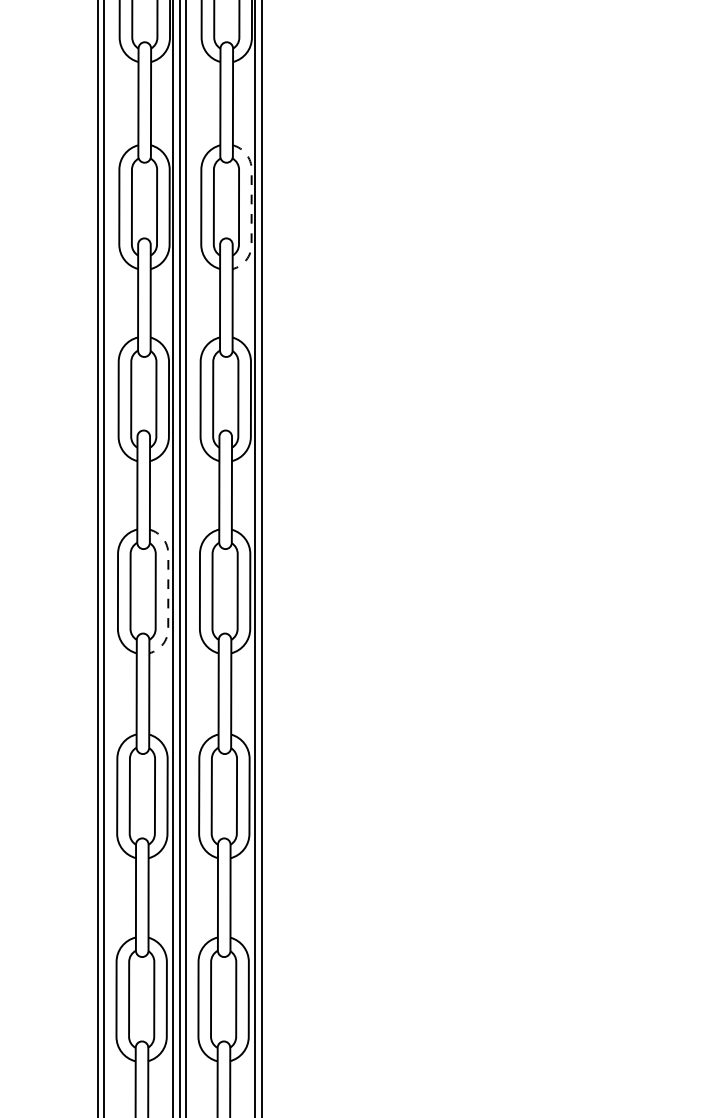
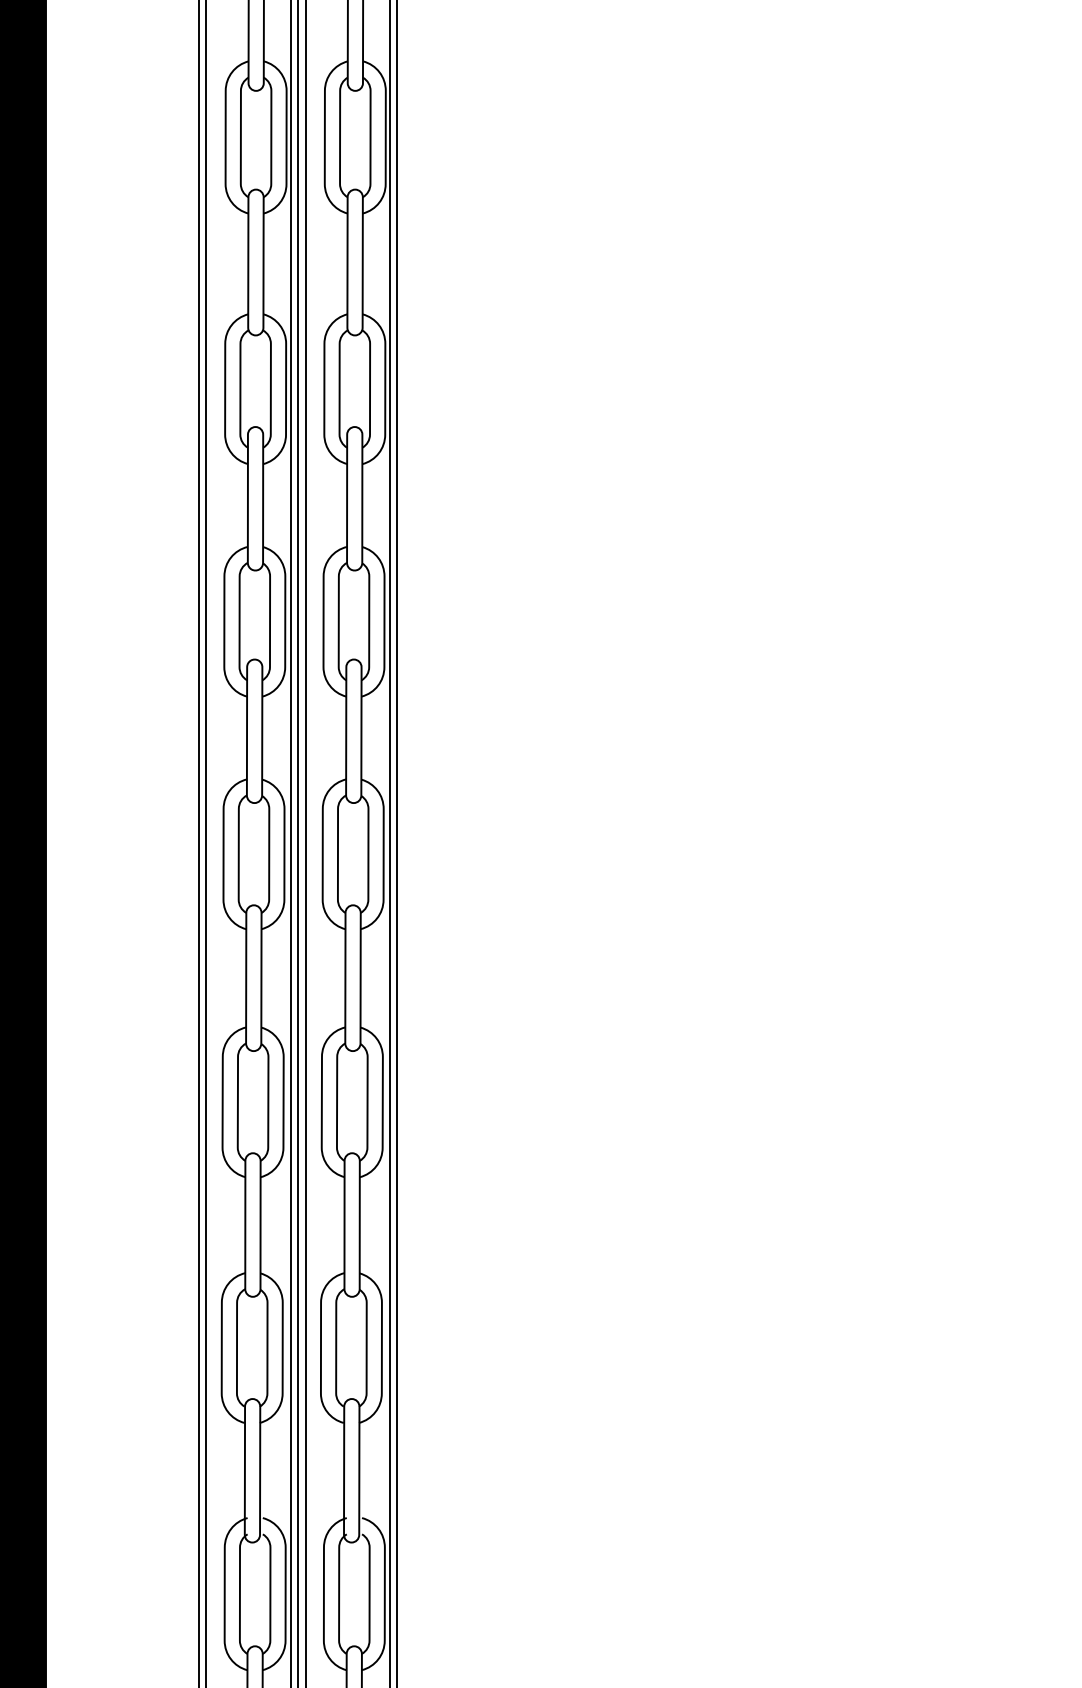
line: (251, 207) -> (385, 389), dashed -> solid
line: (168, 592) -> (284, 855), dashed -> solid

